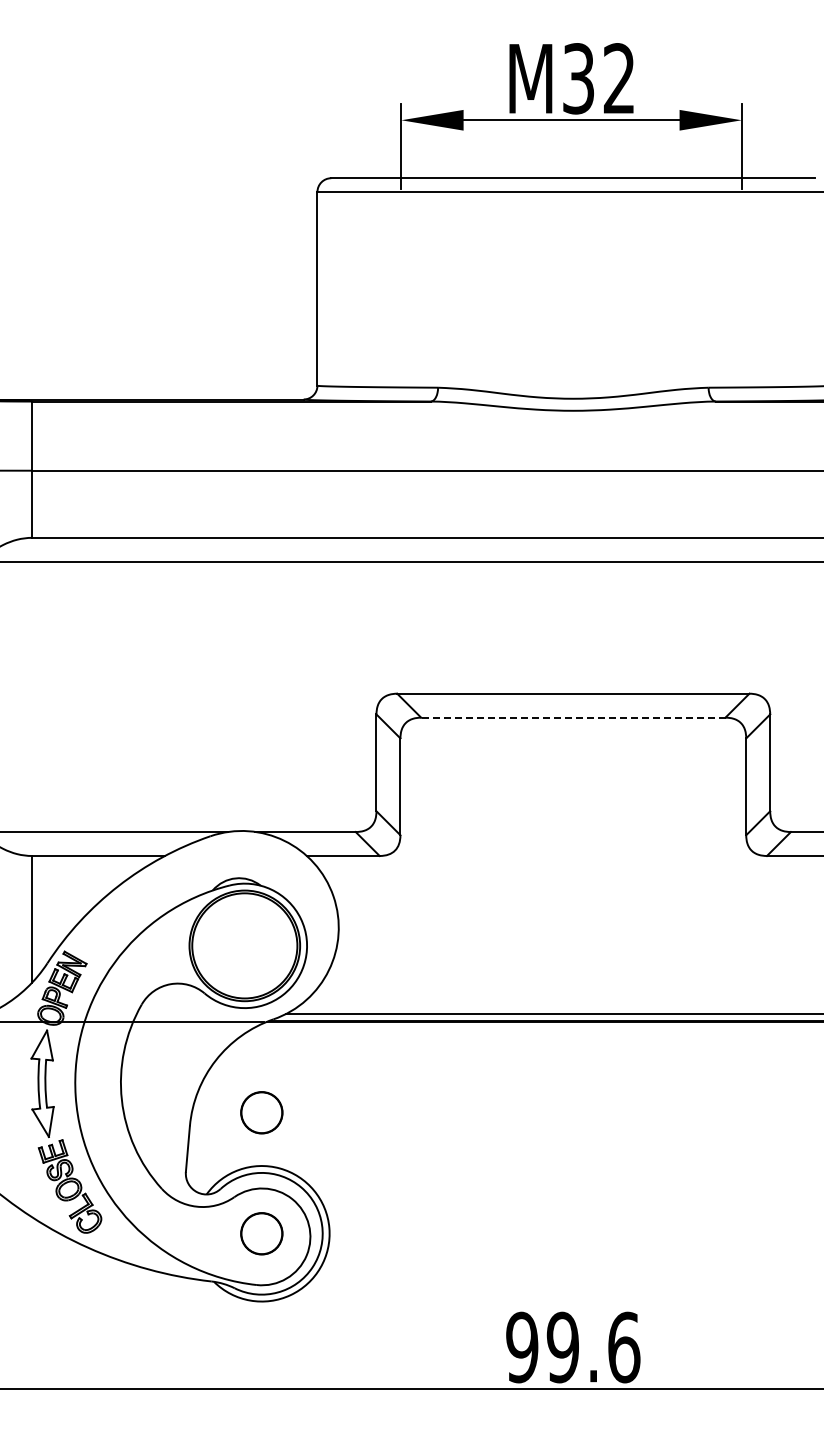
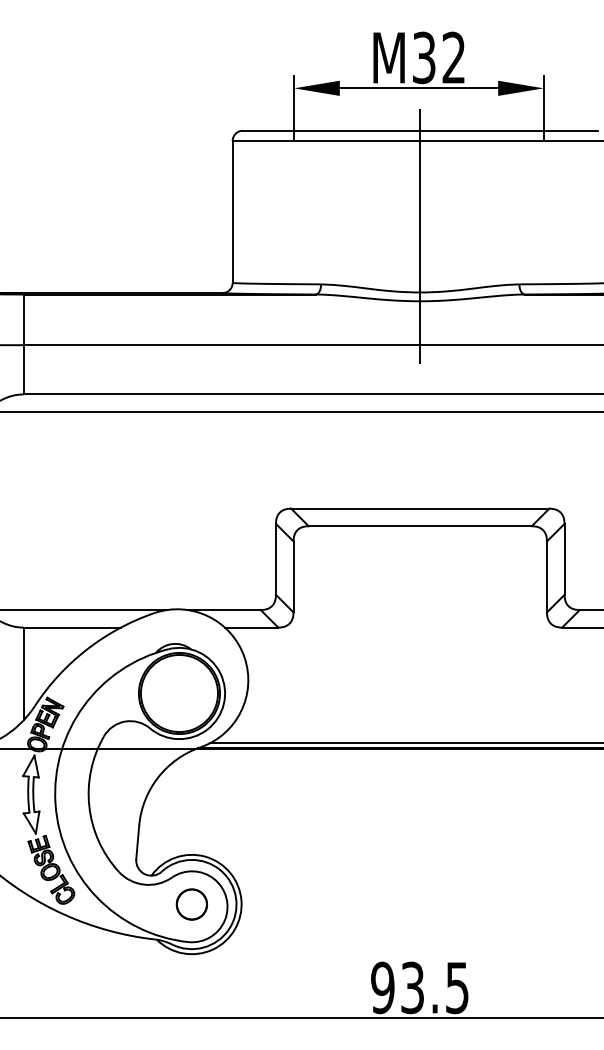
line: (573, 322) -> (420, 236), added
line: (572, 717) -> (419, 526), dashed -> solid
circle: (261, 1112) -> (191, 815), removed
text: (593, 1347) -> (435, 987), 99.6 -> 93.5

